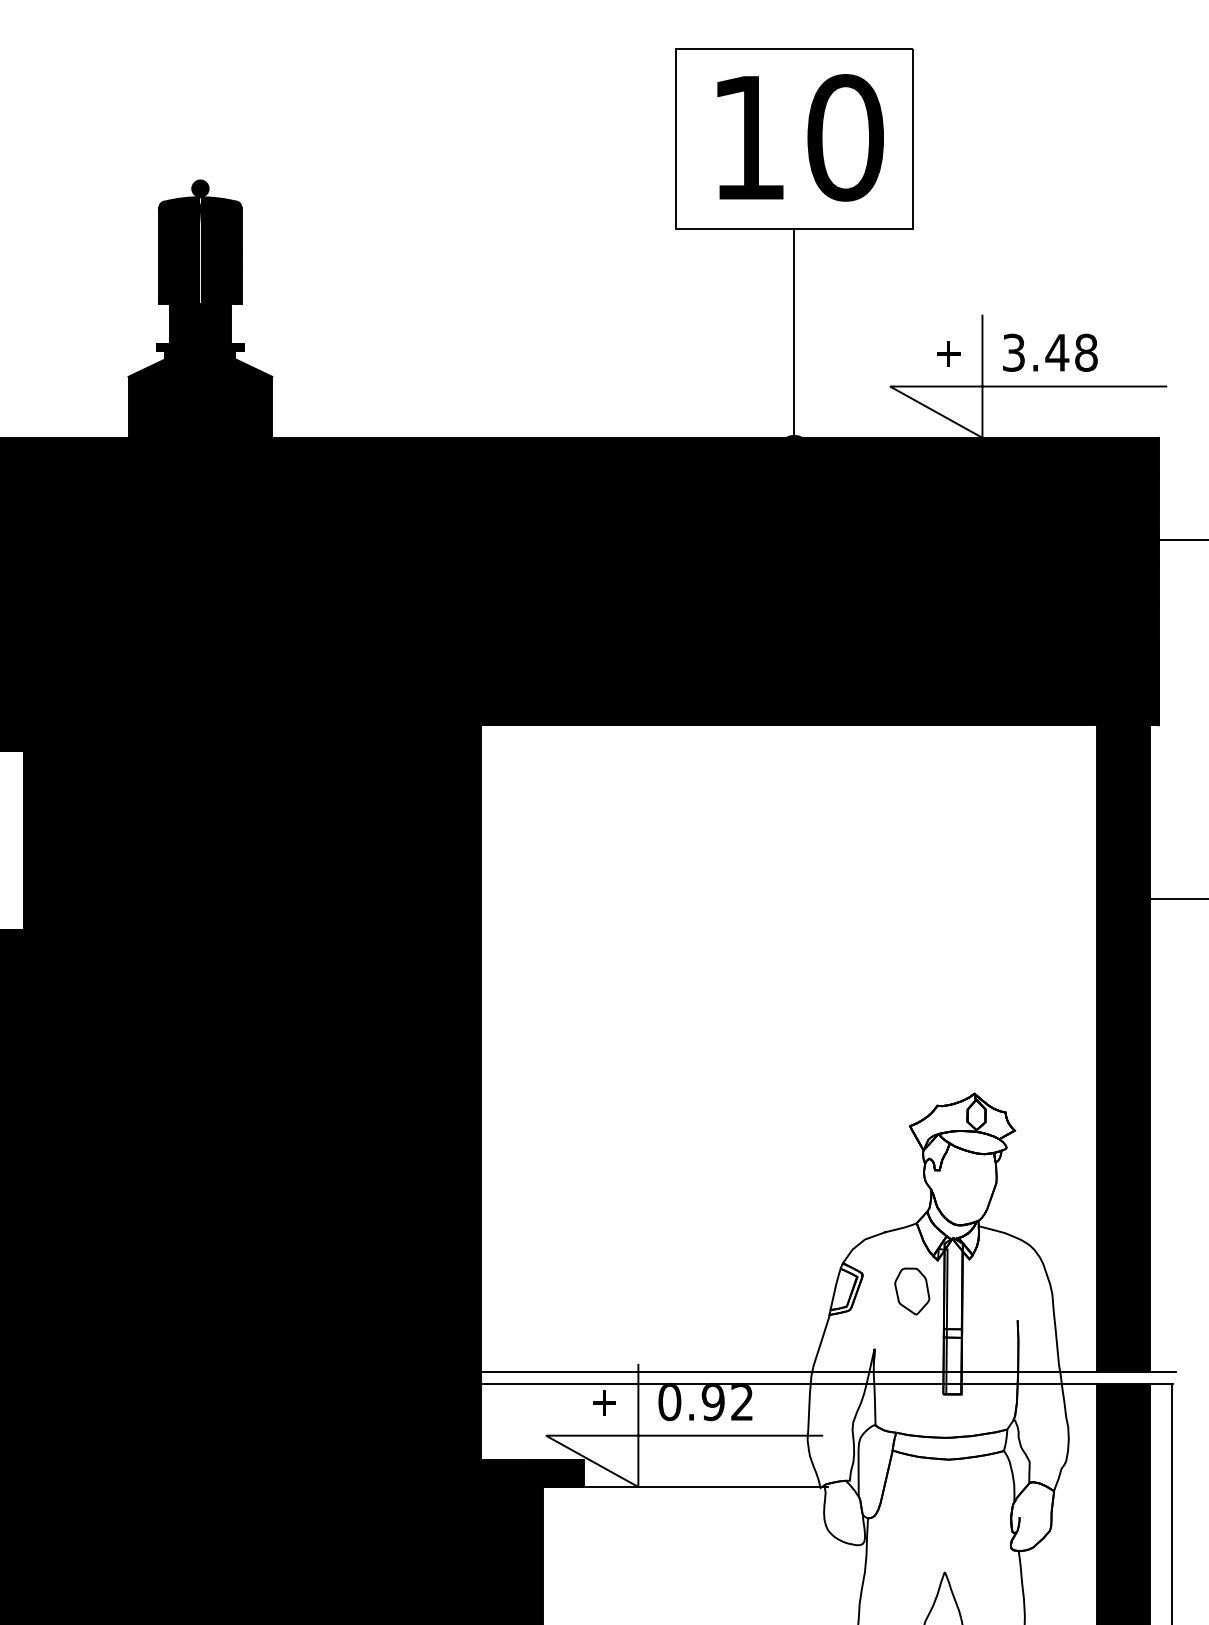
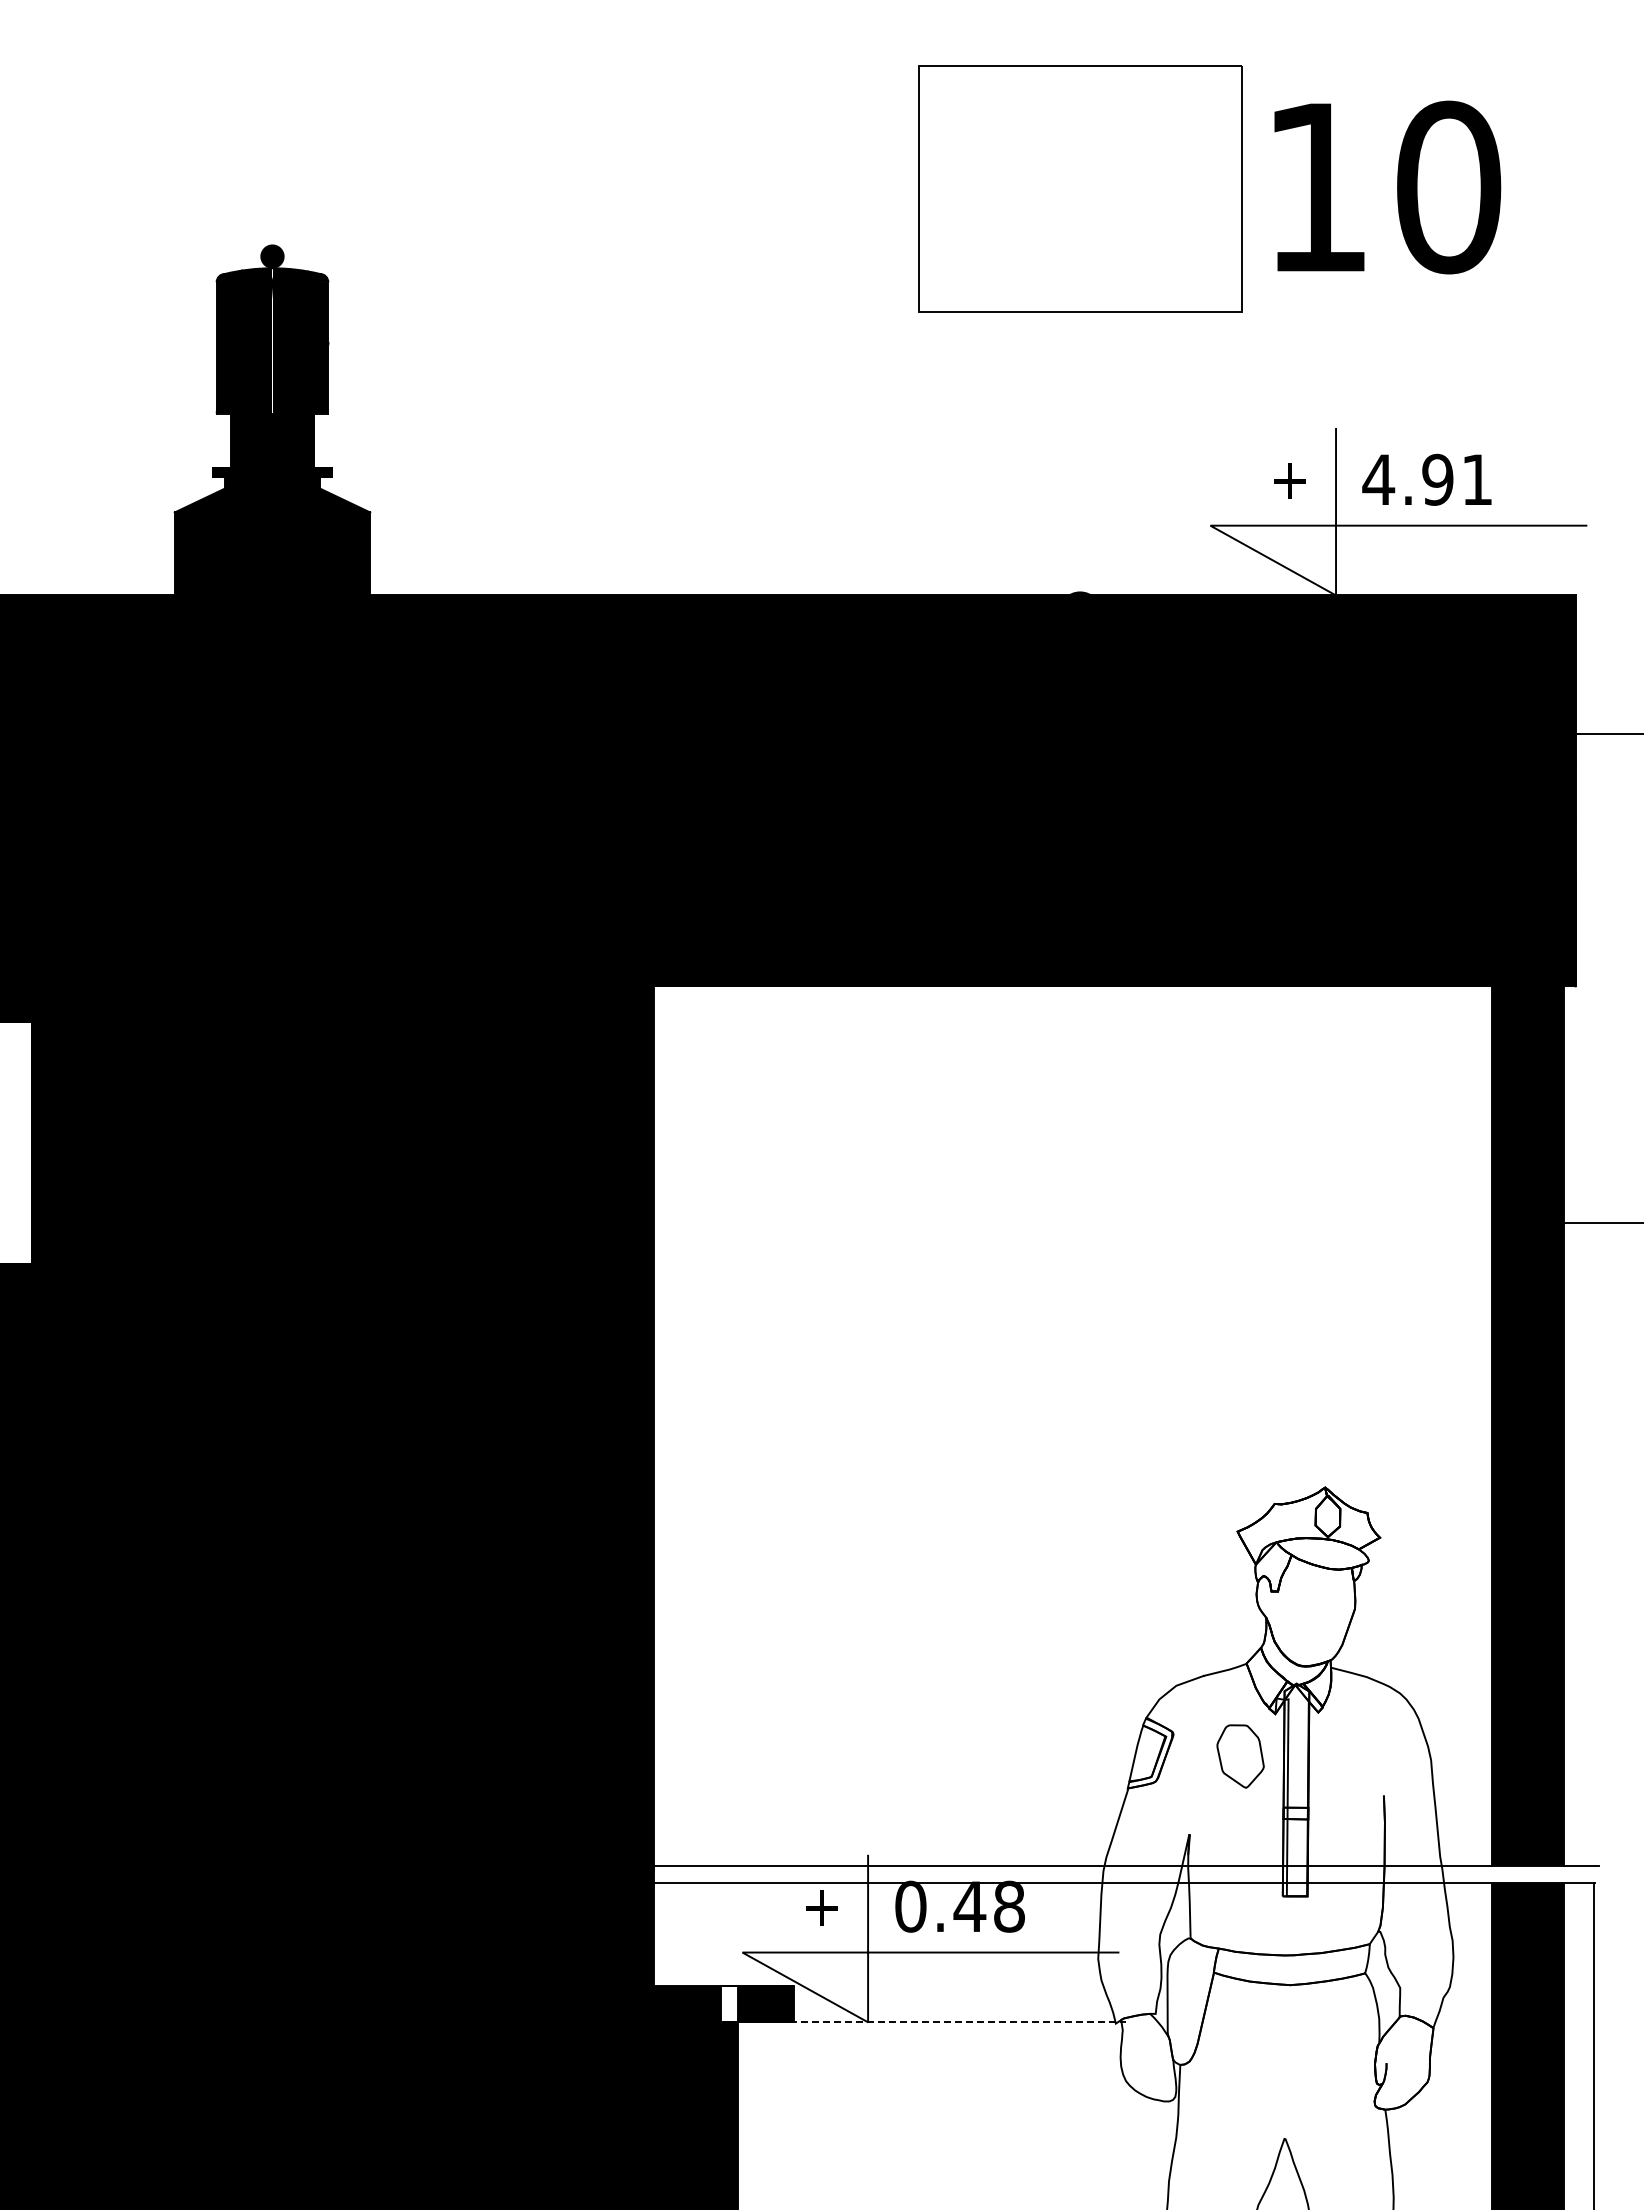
text: (800, 137) -> (1387, 187), moved
line: (794, 331) -> (1080, 451), removed
text: (1049, 352) -> (1427, 479), 3.48 -> 4.91
text: (726, 1401) -> (988, 1906), 0.92 -> 0.48
fill: (536, 1473) -> (729, 2004), removed
line: (696, 1487) -> (947, 2022), solid -> dashed

